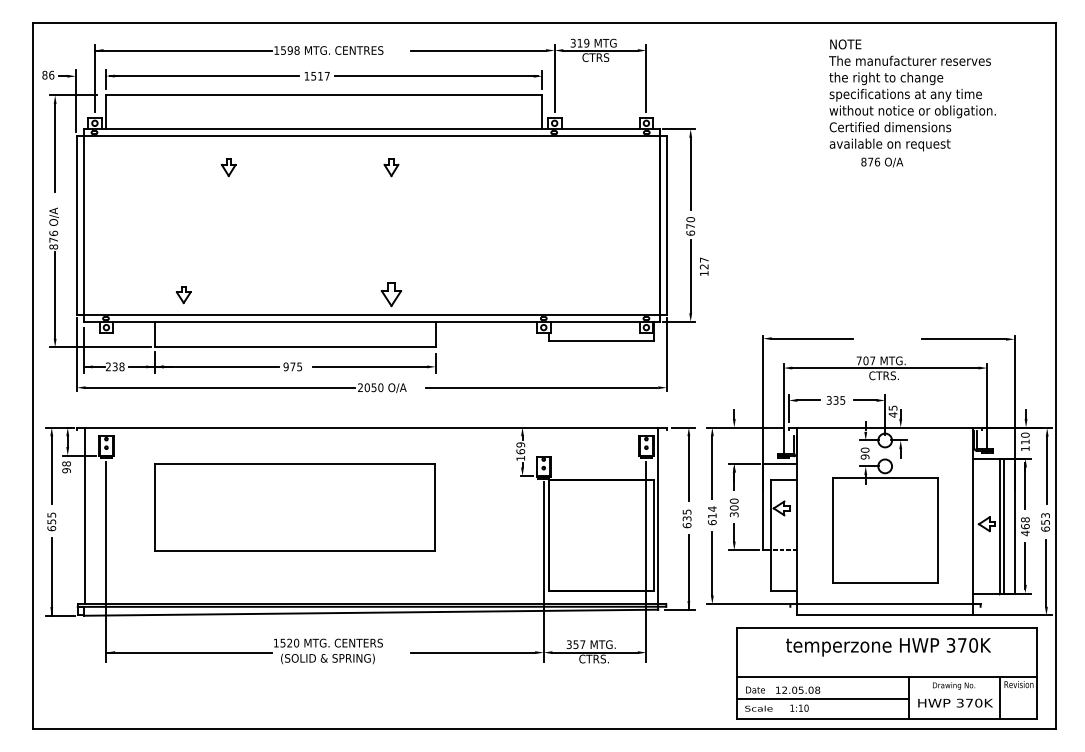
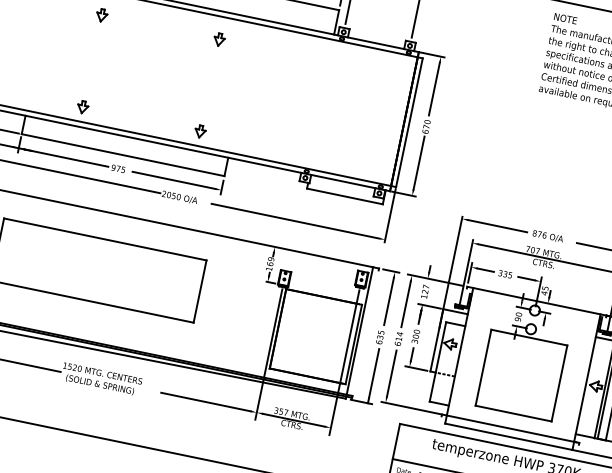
text: (882, 162) -> (548, 236), moved
text: (703, 266) -> (424, 291), moved
part: (183, 295) -> (82, 107), moved
part: (391, 295) -> (200, 132), size x0.71

